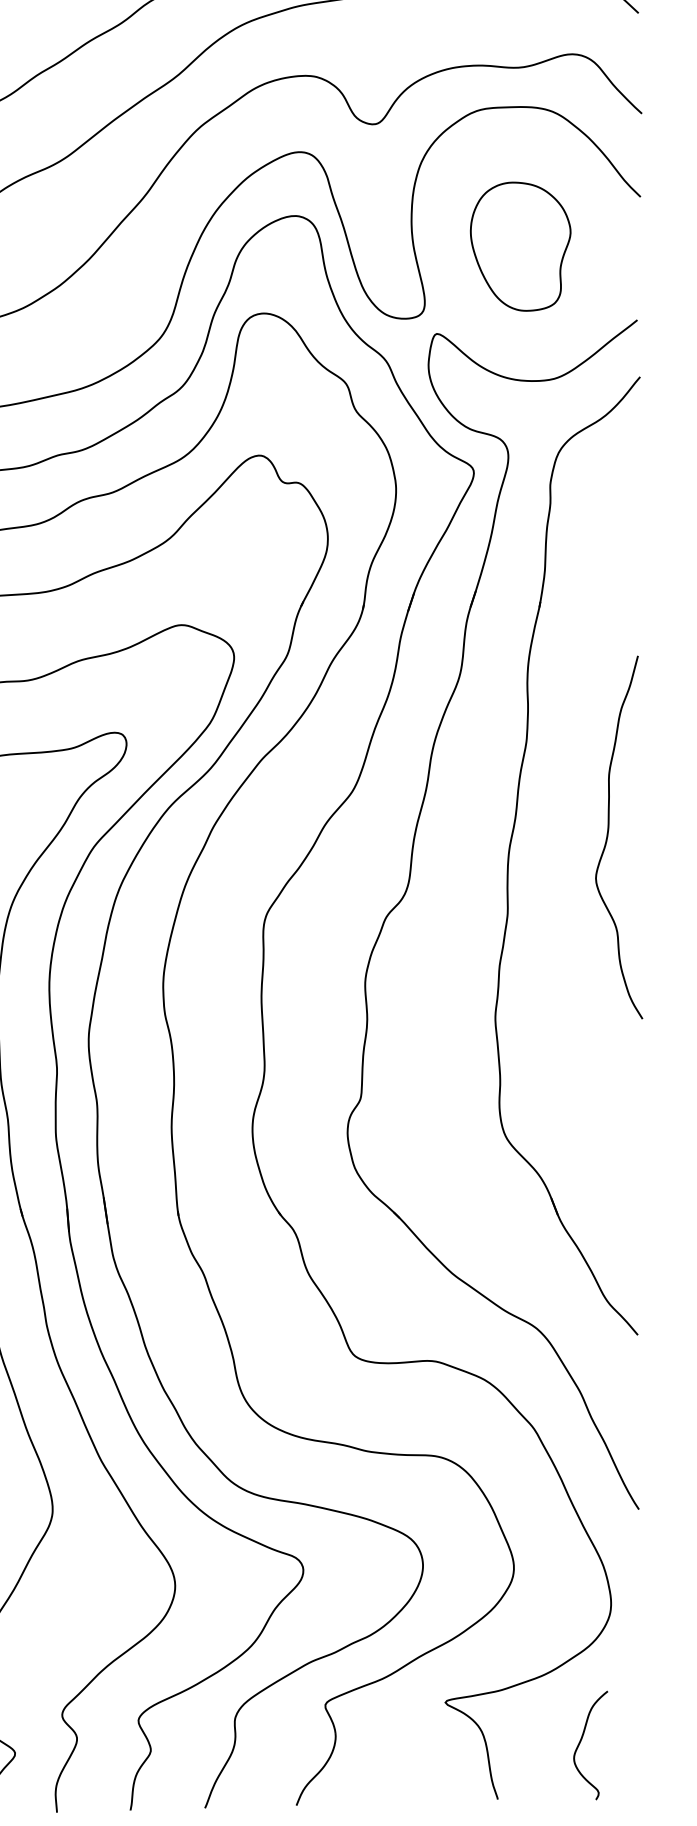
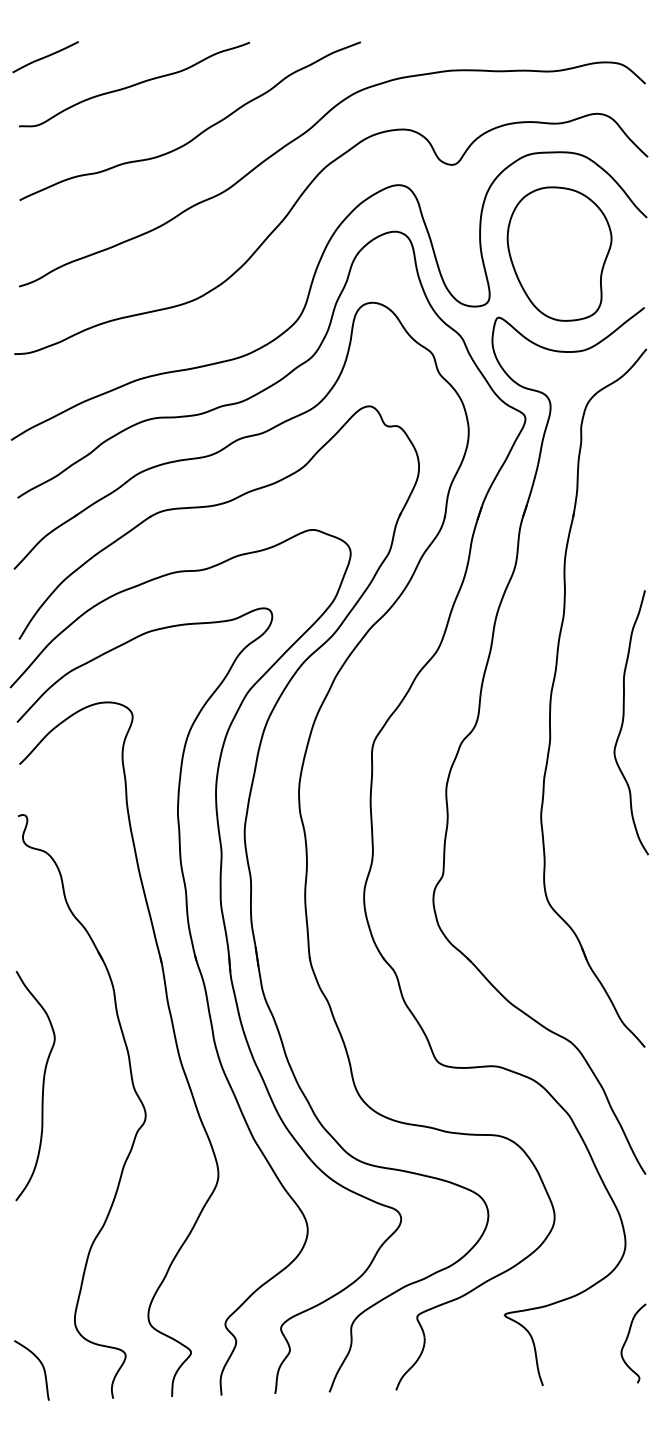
part: (520, 245) -> (559, 253), size x1.43
curve: (608, 837) -> (623, 722), moved
curve: (582, 1741) -> (627, 1340), moved

